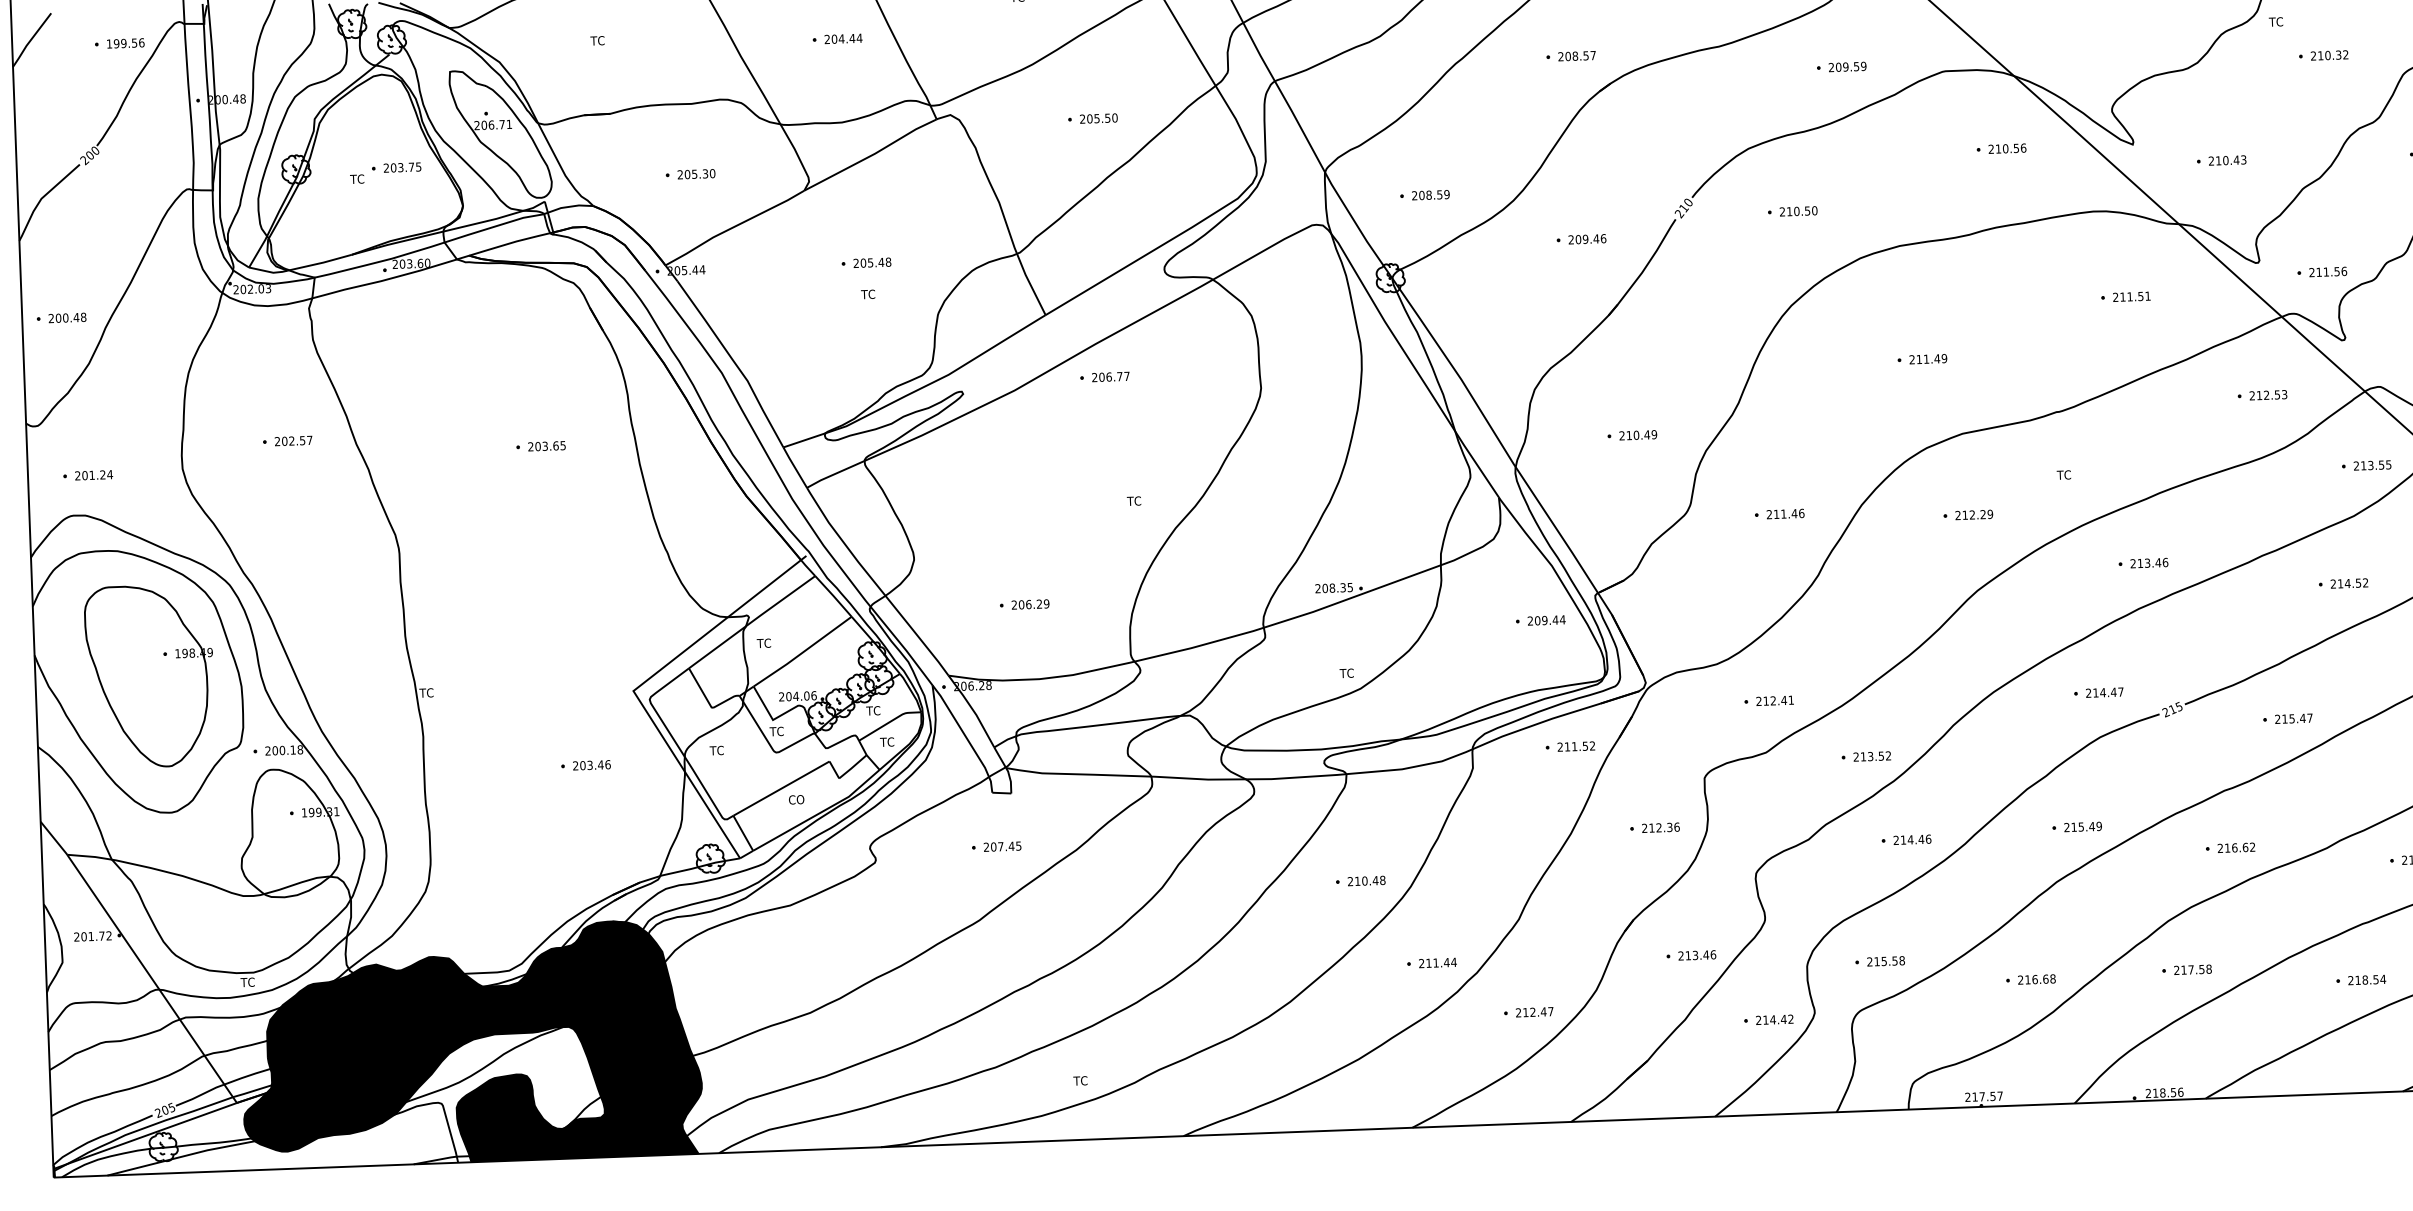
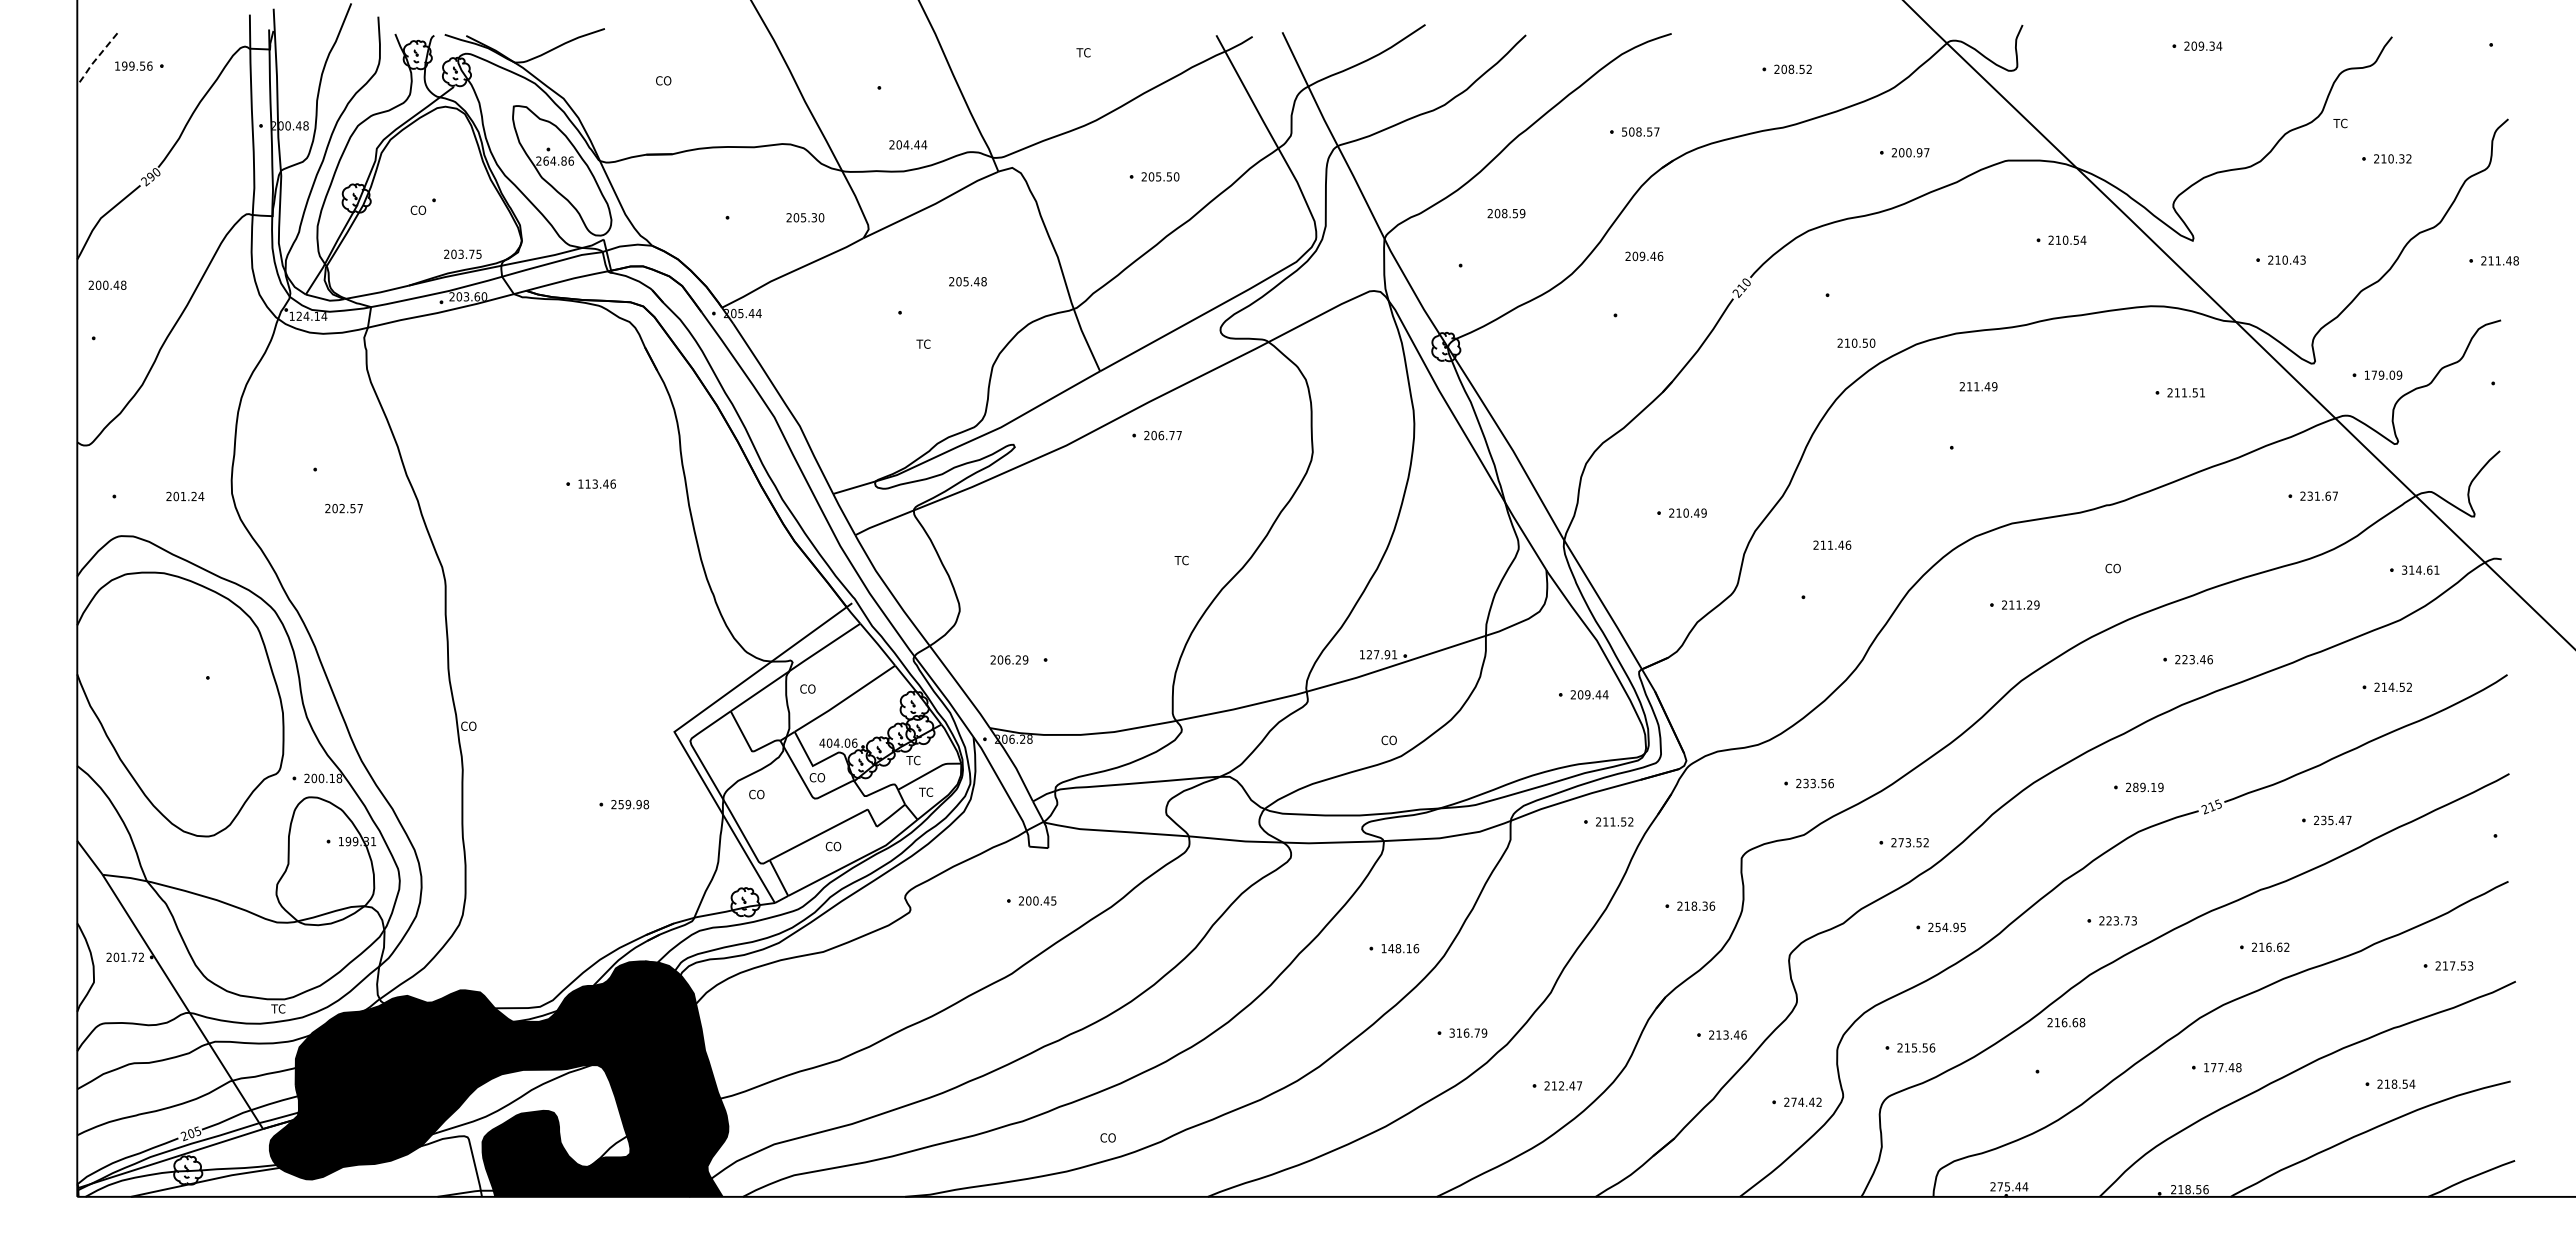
text: (843, 38) -> (908, 144), moved
text: (598, 40) -> (663, 80), TC -> CO
line: (30, 41) -> (95, 60), solid -> dashed
text: (125, 42) -> (133, 65), moved
text: (1560, 56) -> (1624, 131), 208.57 -> 508.57
text: (1854, 66) -> (1917, 152), 209.59 -> 200.97
text: (496, 124) -> (558, 160), 206.71 -> 264.86
text: (2023, 147) -> (2083, 239), 210.56 -> 210.54
text: (89, 156) -> (150, 177), 200 -> 290
text: (402, 166) -> (462, 253), moved
text: (696, 173) -> (805, 217), moved
text: (358, 178) -> (418, 209), TC -> CO
text: (1430, 195) -> (1506, 213), moved
text: (1798, 210) -> (1856, 342), moved
text: (1587, 239) -> (1644, 256), moved
text: (871, 262) -> (967, 281), moved
text: (2328, 271) -> (2383, 374), 211.56 -> 179.09
text: (252, 288) -> (308, 315), 202.03 -> 124.14
text: (67, 317) -> (107, 284), moved
text: (1928, 358) -> (1978, 386), moved
text: (2271, 394) -> (2322, 495), 212.53 -> 231.67
text: (293, 440) -> (343, 508), moved
text: (546, 445) -> (596, 483), 203.65 -> 113.46
text: (2372, 464) -> (2420, 569), 213.55 -> 314.61
text: (94, 475) -> (185, 496), moved
text: (2064, 475) -> (2112, 568), TC -> CO
text: (1785, 513) -> (1832, 544), moved
text: (1971, 514) -> (2018, 604), 212.29 -> 211.29
text: (2139, 563) -> (2184, 659), 213.46 -> 223.46
text: (1334, 587) -> (1378, 654), 208.35 -> 127.91
text: (1030, 604) -> (1009, 659), moved
text: (764, 642) -> (807, 688), TC -> CO
text: (1347, 673) -> (1388, 740), TC -> CO
part: (149, 676) -> (191, 699), removed
text: (427, 692) -> (468, 725), TC -> CO
text: (2108, 692) -> (2148, 787), 214.47 -> 289.19
text: (781, 696) -> (822, 742), 204.06 -> 404.06
text: (1778, 700) -> (1818, 783), 212.41 -> 233.56
text: (2284, 719) -> (2323, 820), 215.47 -> 235.47
text: (778, 731) -> (817, 777), TC -> CO
text: (717, 750) -> (756, 794), TC -> CO
text: (1862, 756) -> (1900, 842), 213.52 -> 273.52
text: (595, 765) -> (633, 804), 203.46 -> 259.98
text: (2086, 826) -> (2121, 920), 215.49 -> 223.73
text: (1659, 827) -> (1694, 905), 212.36 -> 218.36
text: (1915, 839) -> (1950, 927), 214.46 -> 254.95
text: (1000, 846) -> (1035, 900), 207.45 -> 200.45
text: (1366, 880) -> (1400, 948), 210.48 -> 148.16
text: (1902, 960) -> (1932, 1047), 215.58 -> 215.56
text: (1437, 962) -> (1468, 1032), 211.44 -> 316.79
text: (2188, 969) -> (2218, 1067), 217.58 -> 177.48
text: (2037, 979) -> (2066, 1022), moved
text: (1765, 1019) -> (1793, 1101), 214.42 -> 274.42
text: (1081, 1080) -> (1107, 1137), TC -> CO
text: (1987, 1096) -> (2012, 1186), 217.57 -> 275.44

